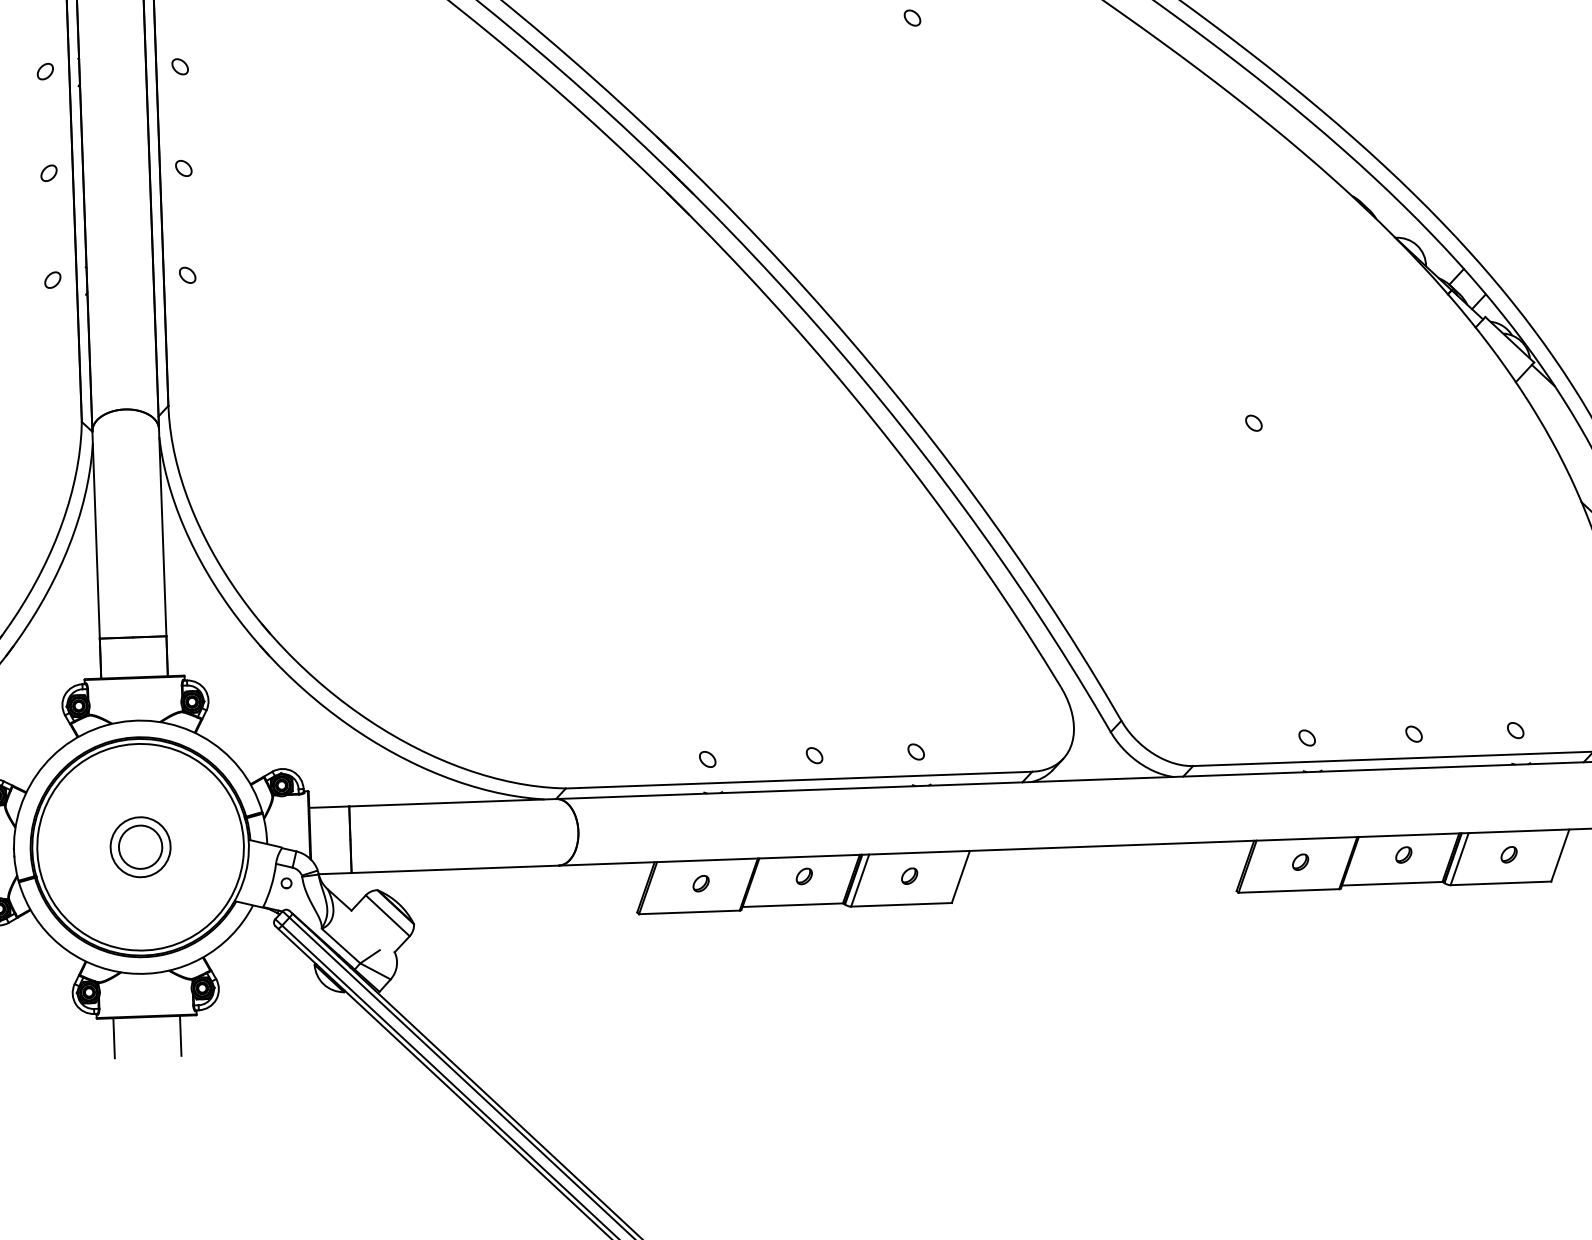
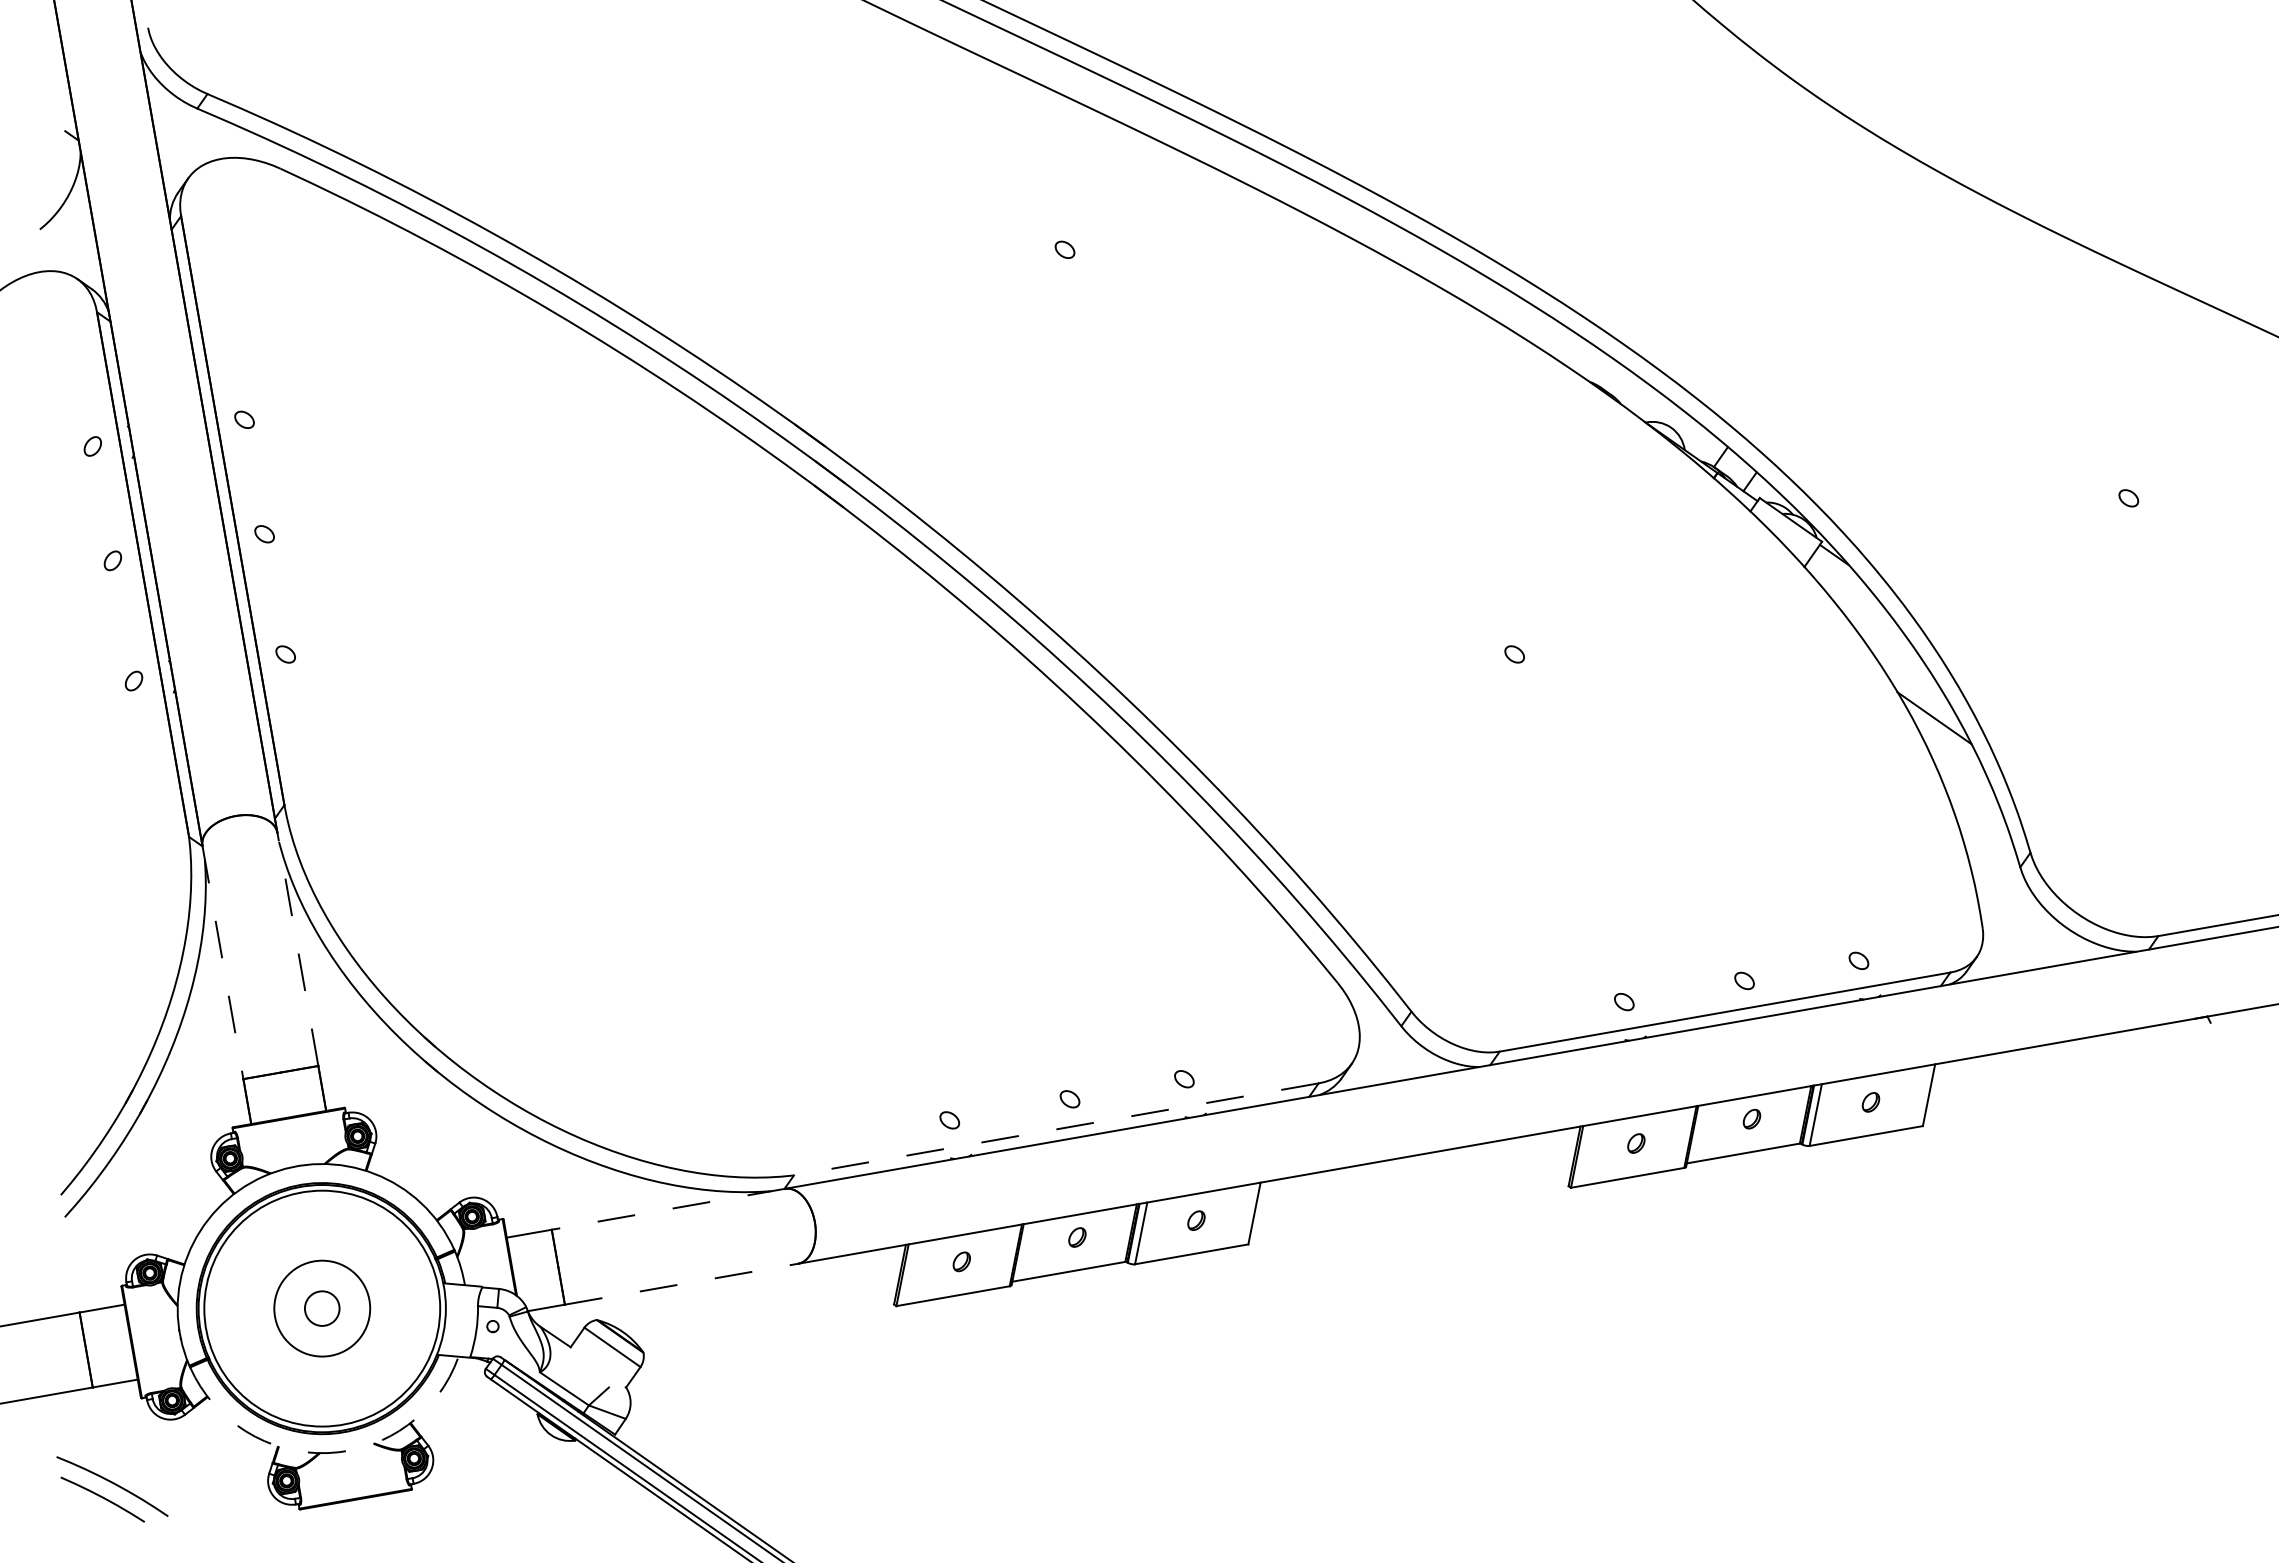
line: (162, 531) -> (297, 948), solid -> dashed
line: (96, 535) -> (223, 963), solid -> dashed
line: (798, 780) -> (1055, 1129), solid -> dashed
line: (452, 802) -> (667, 1209), solid -> dashed
circle: (139, 847) -> (321, 1308), size x0.7
circle: (140, 847) -> (322, 1308), size x1.4
line: (456, 869) -> (682, 1284), solid -> dashed
arc: (127, 973) -> (327, 1453), solid -> dashed
line: (180, 1035) -> (397, 1515), removed
line: (114, 1038) -> (322, 1528), removed

